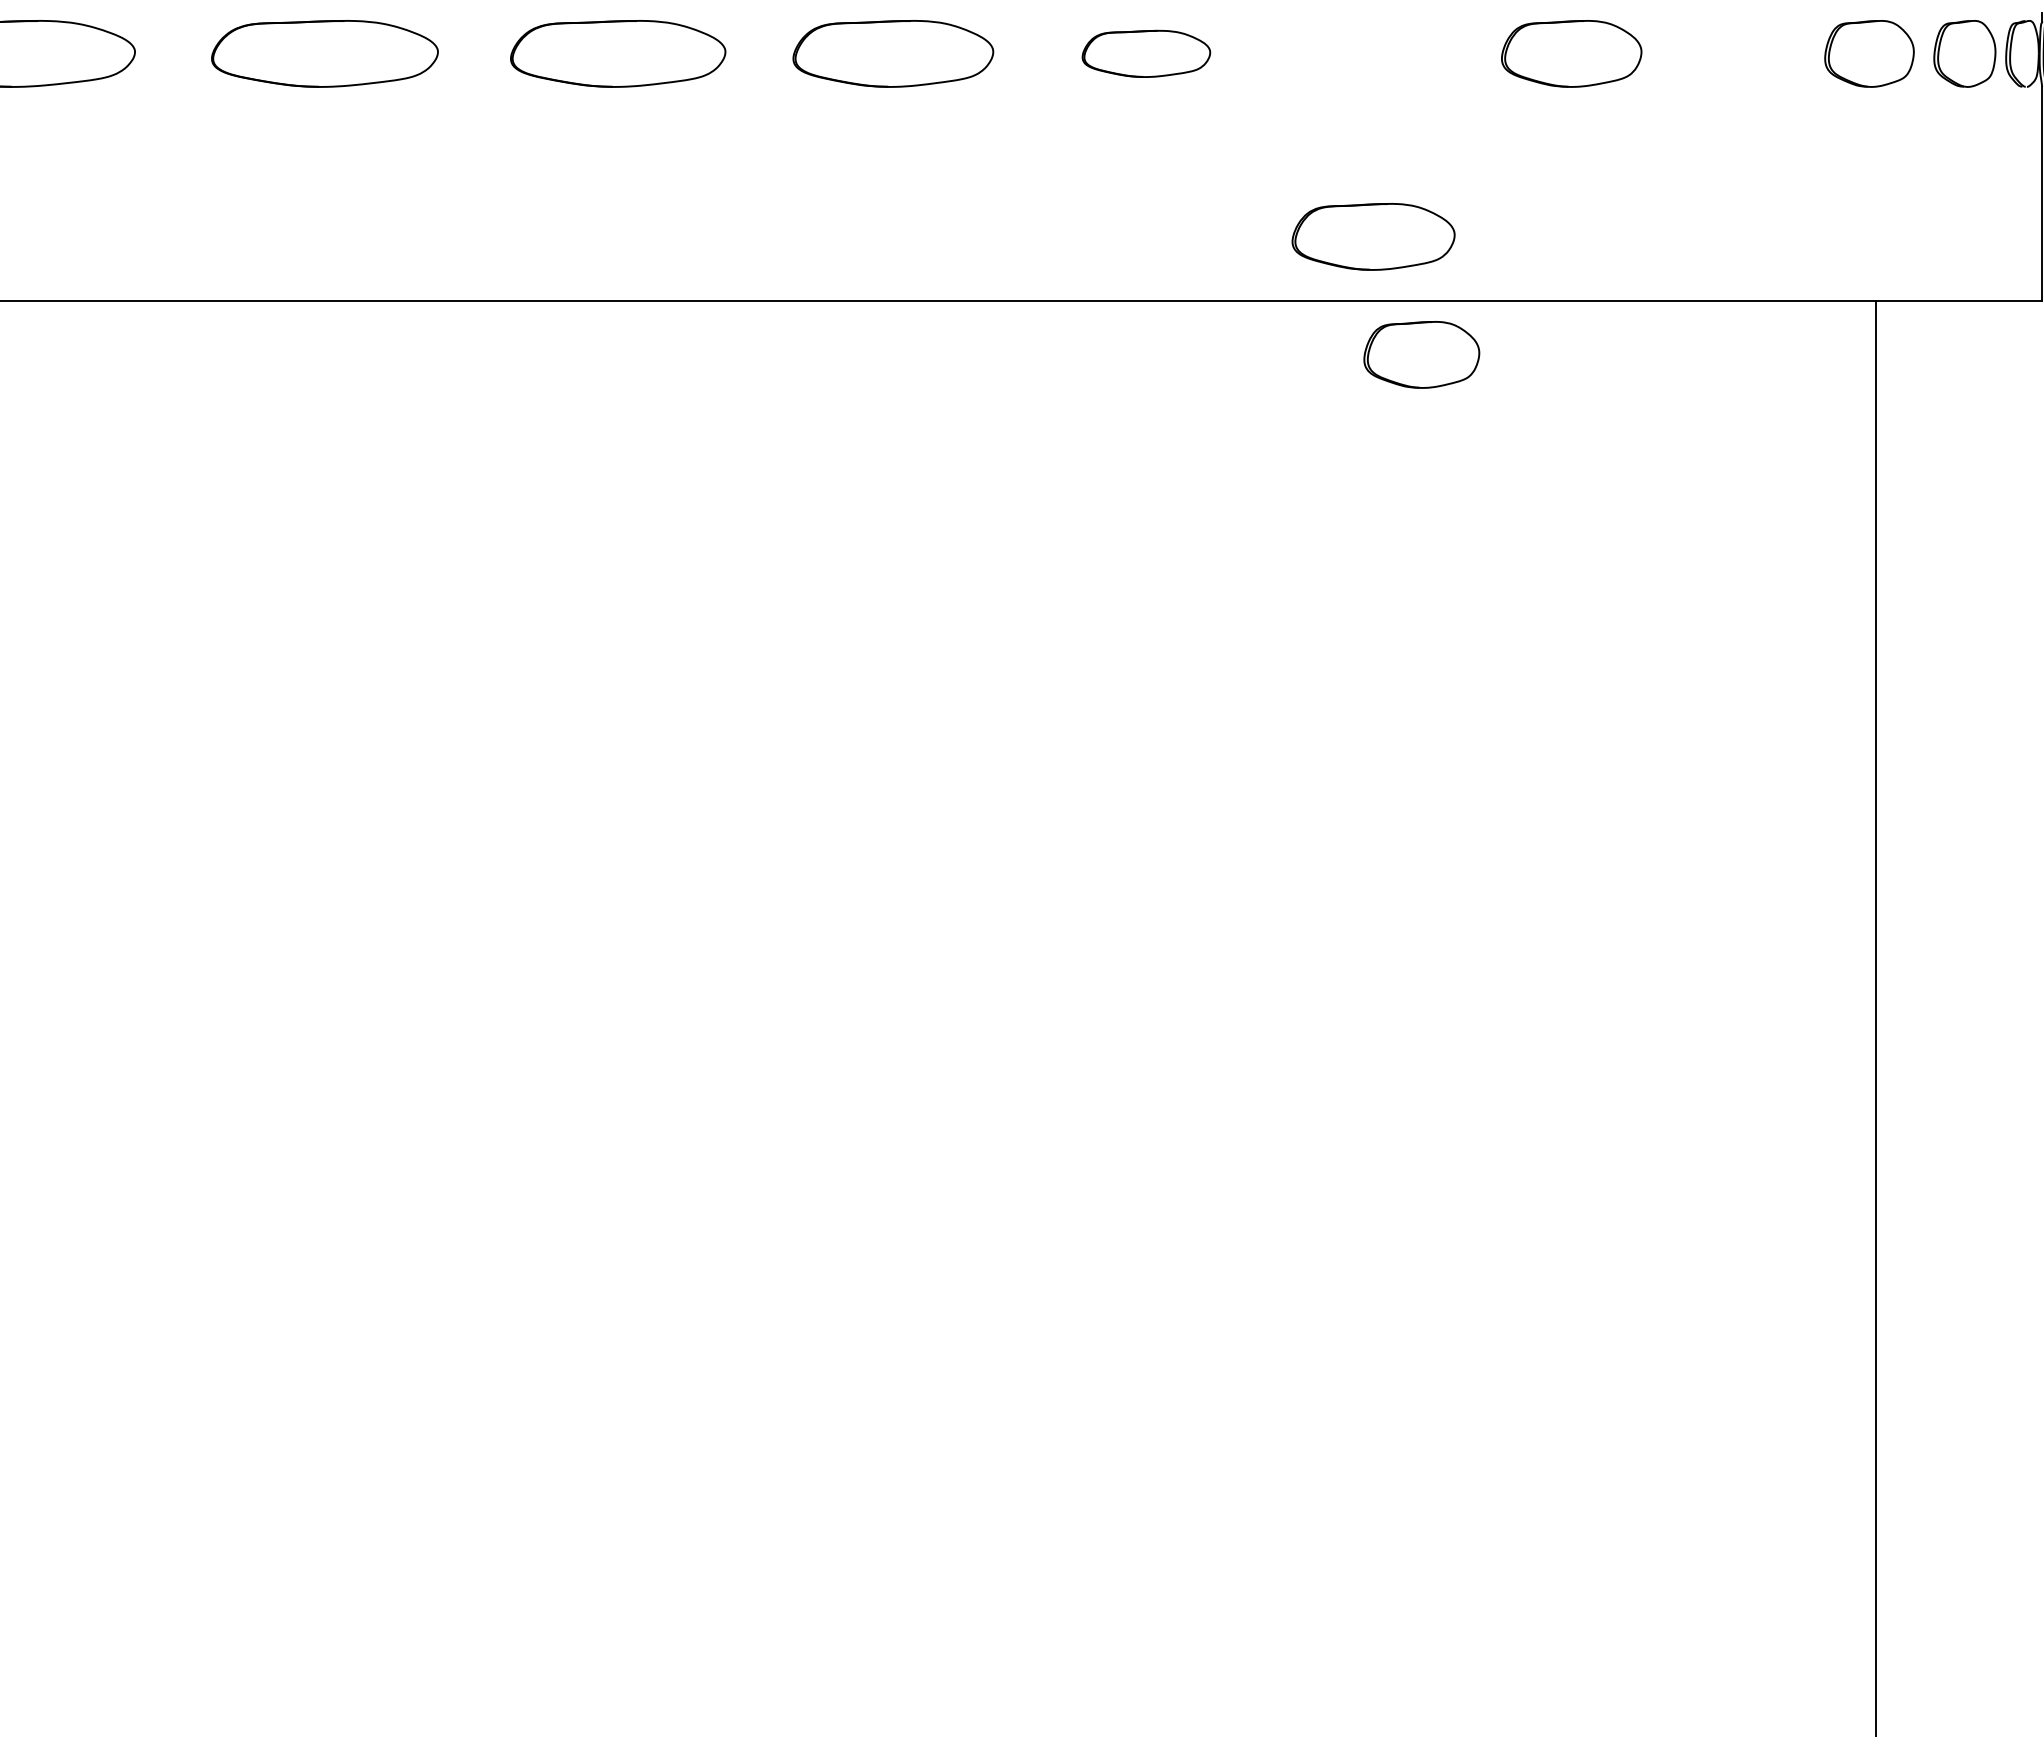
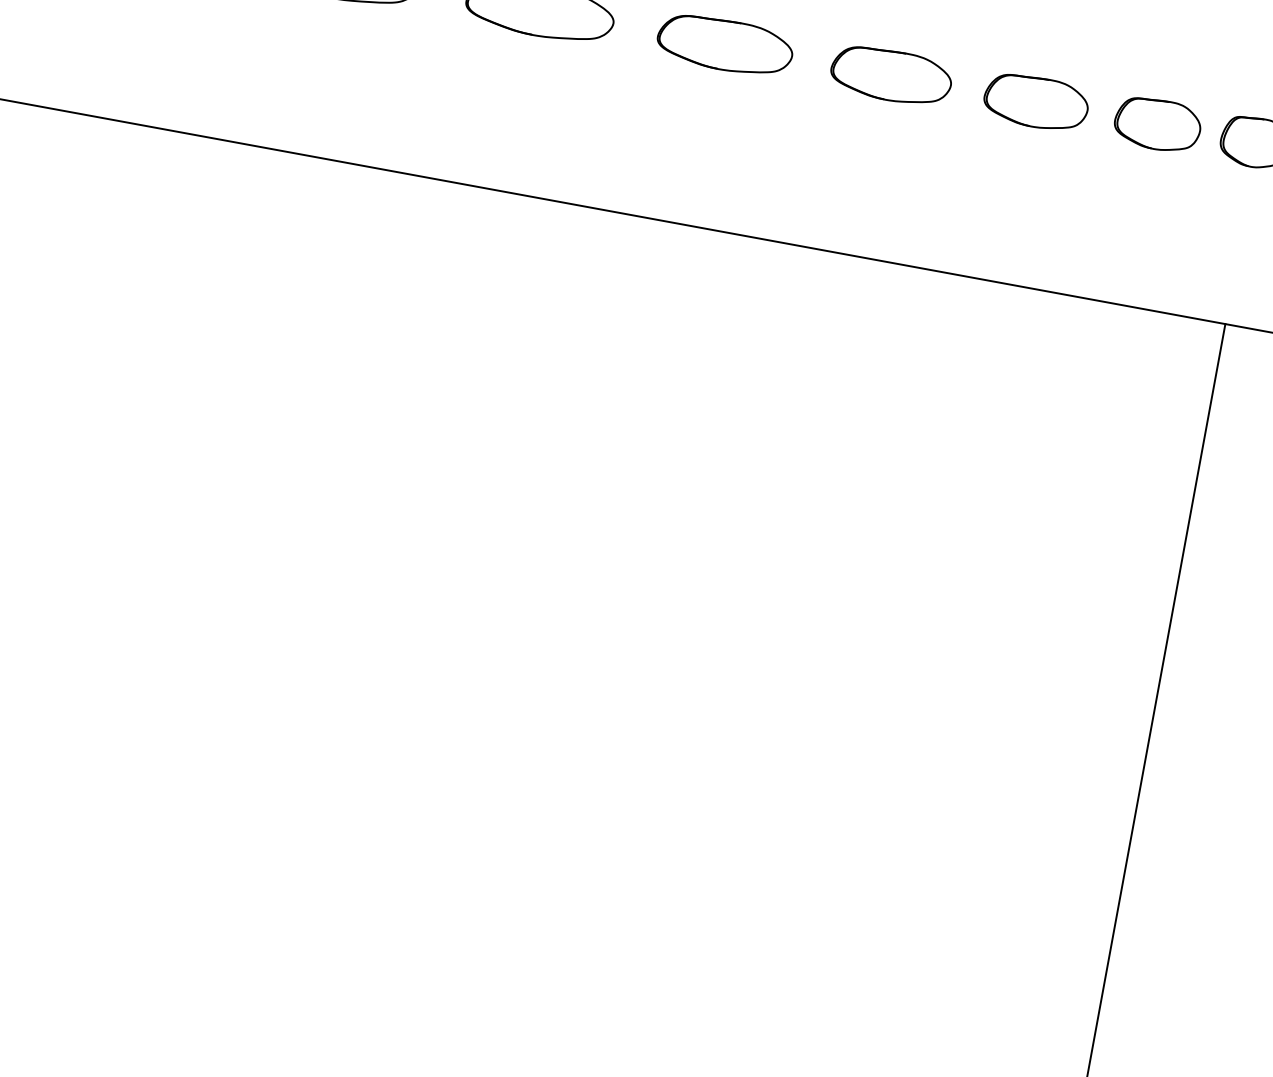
part: (1146, 53) -> (725, 45), size x1.43
part: (1373, 236) -> (891, 75), moved
part: (1421, 354) -> (1157, 124), moved

